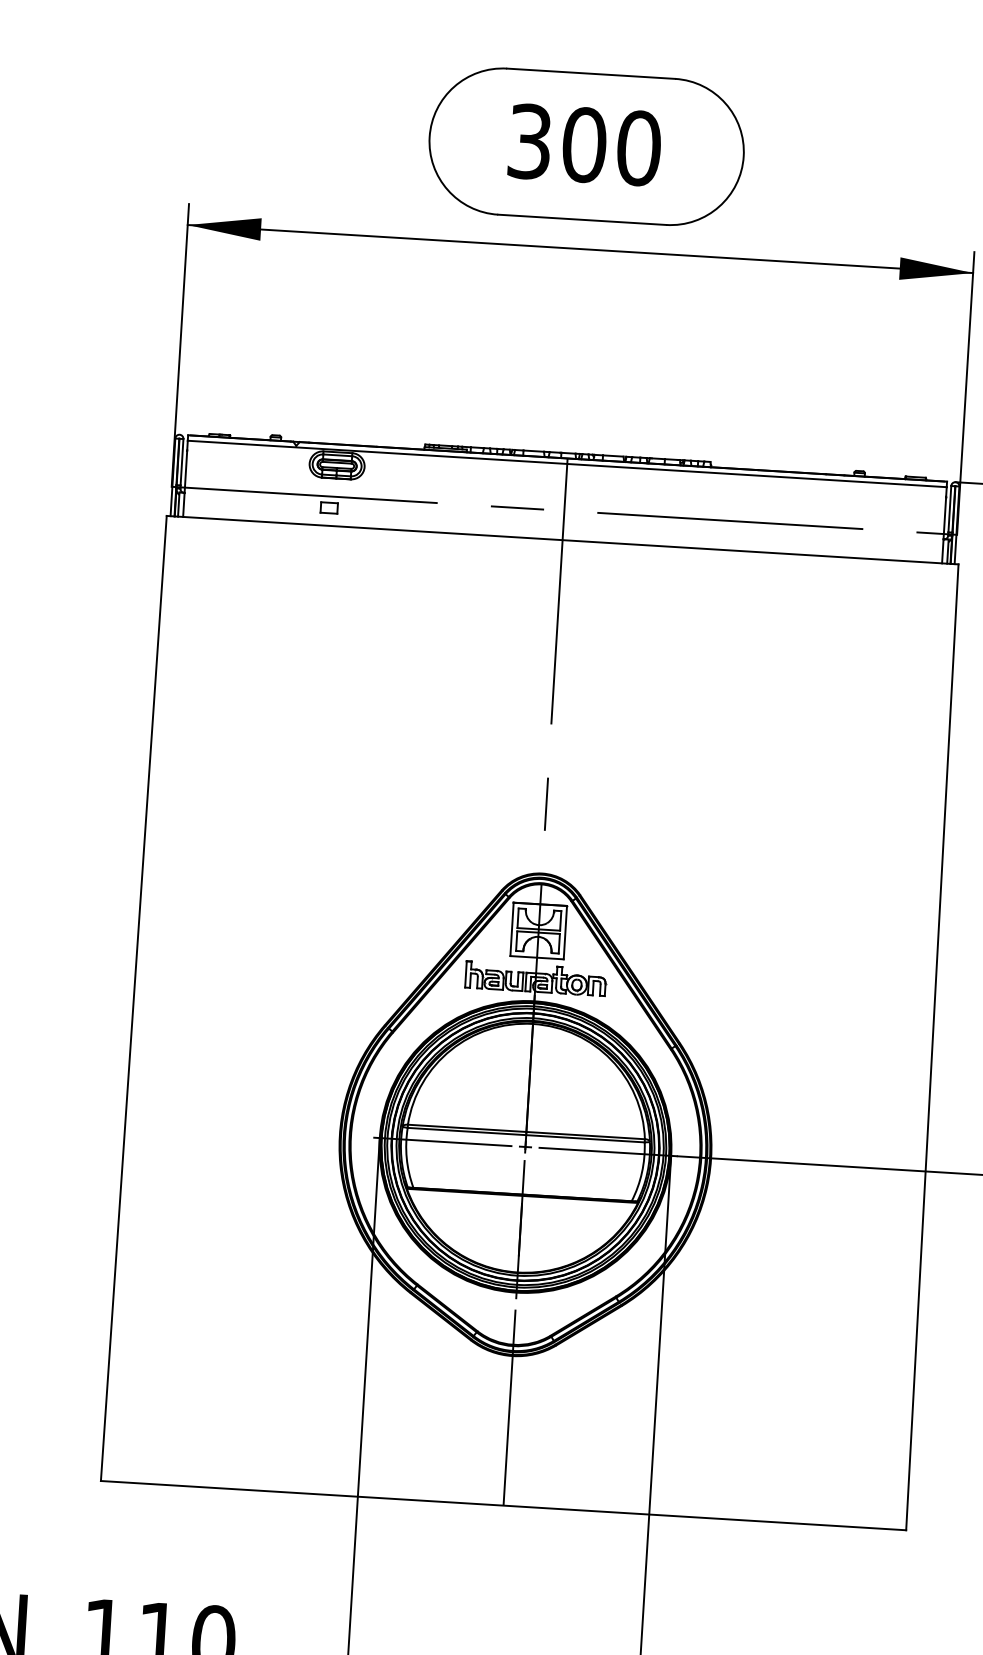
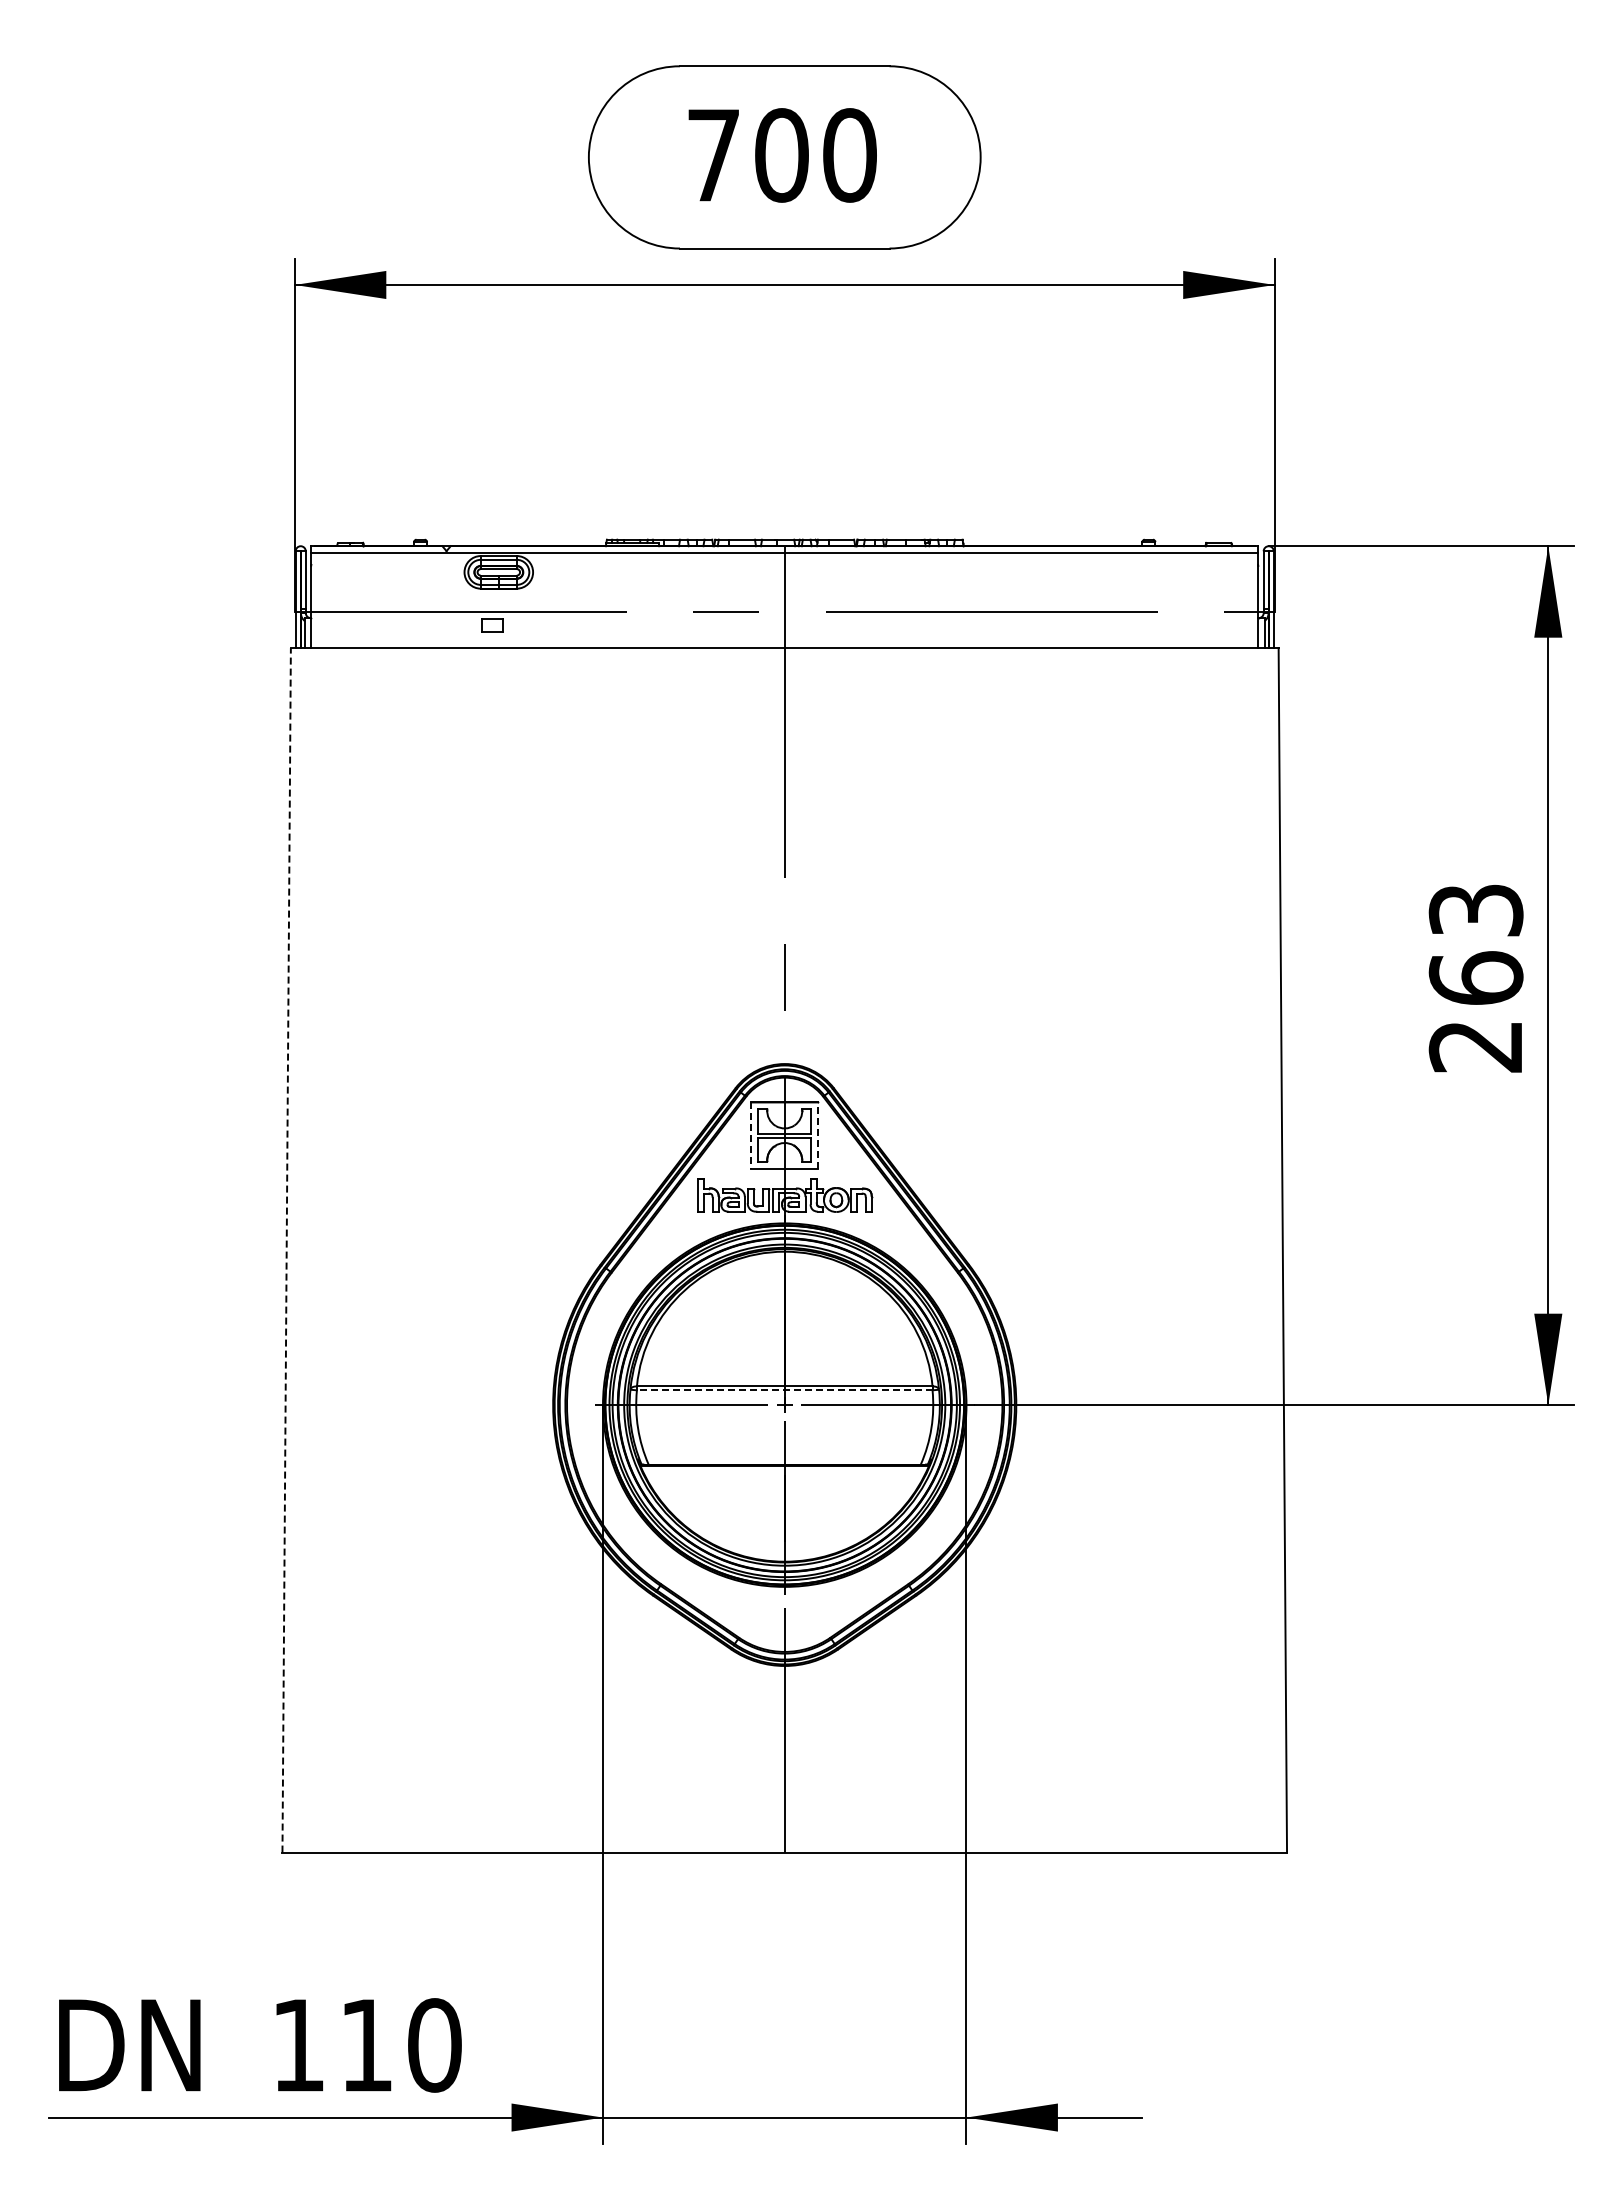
text: (529, 141) -> (713, 155), 300 -> 700
line: (512, 930) -> (751, 1136), solid -> dashed
line: (565, 932) -> (818, 1135), solid -> dashed
line: (133, 997) -> (286, 1249), solid -> dashed
line: (526, 1135) -> (784, 1390), solid -> dashed

